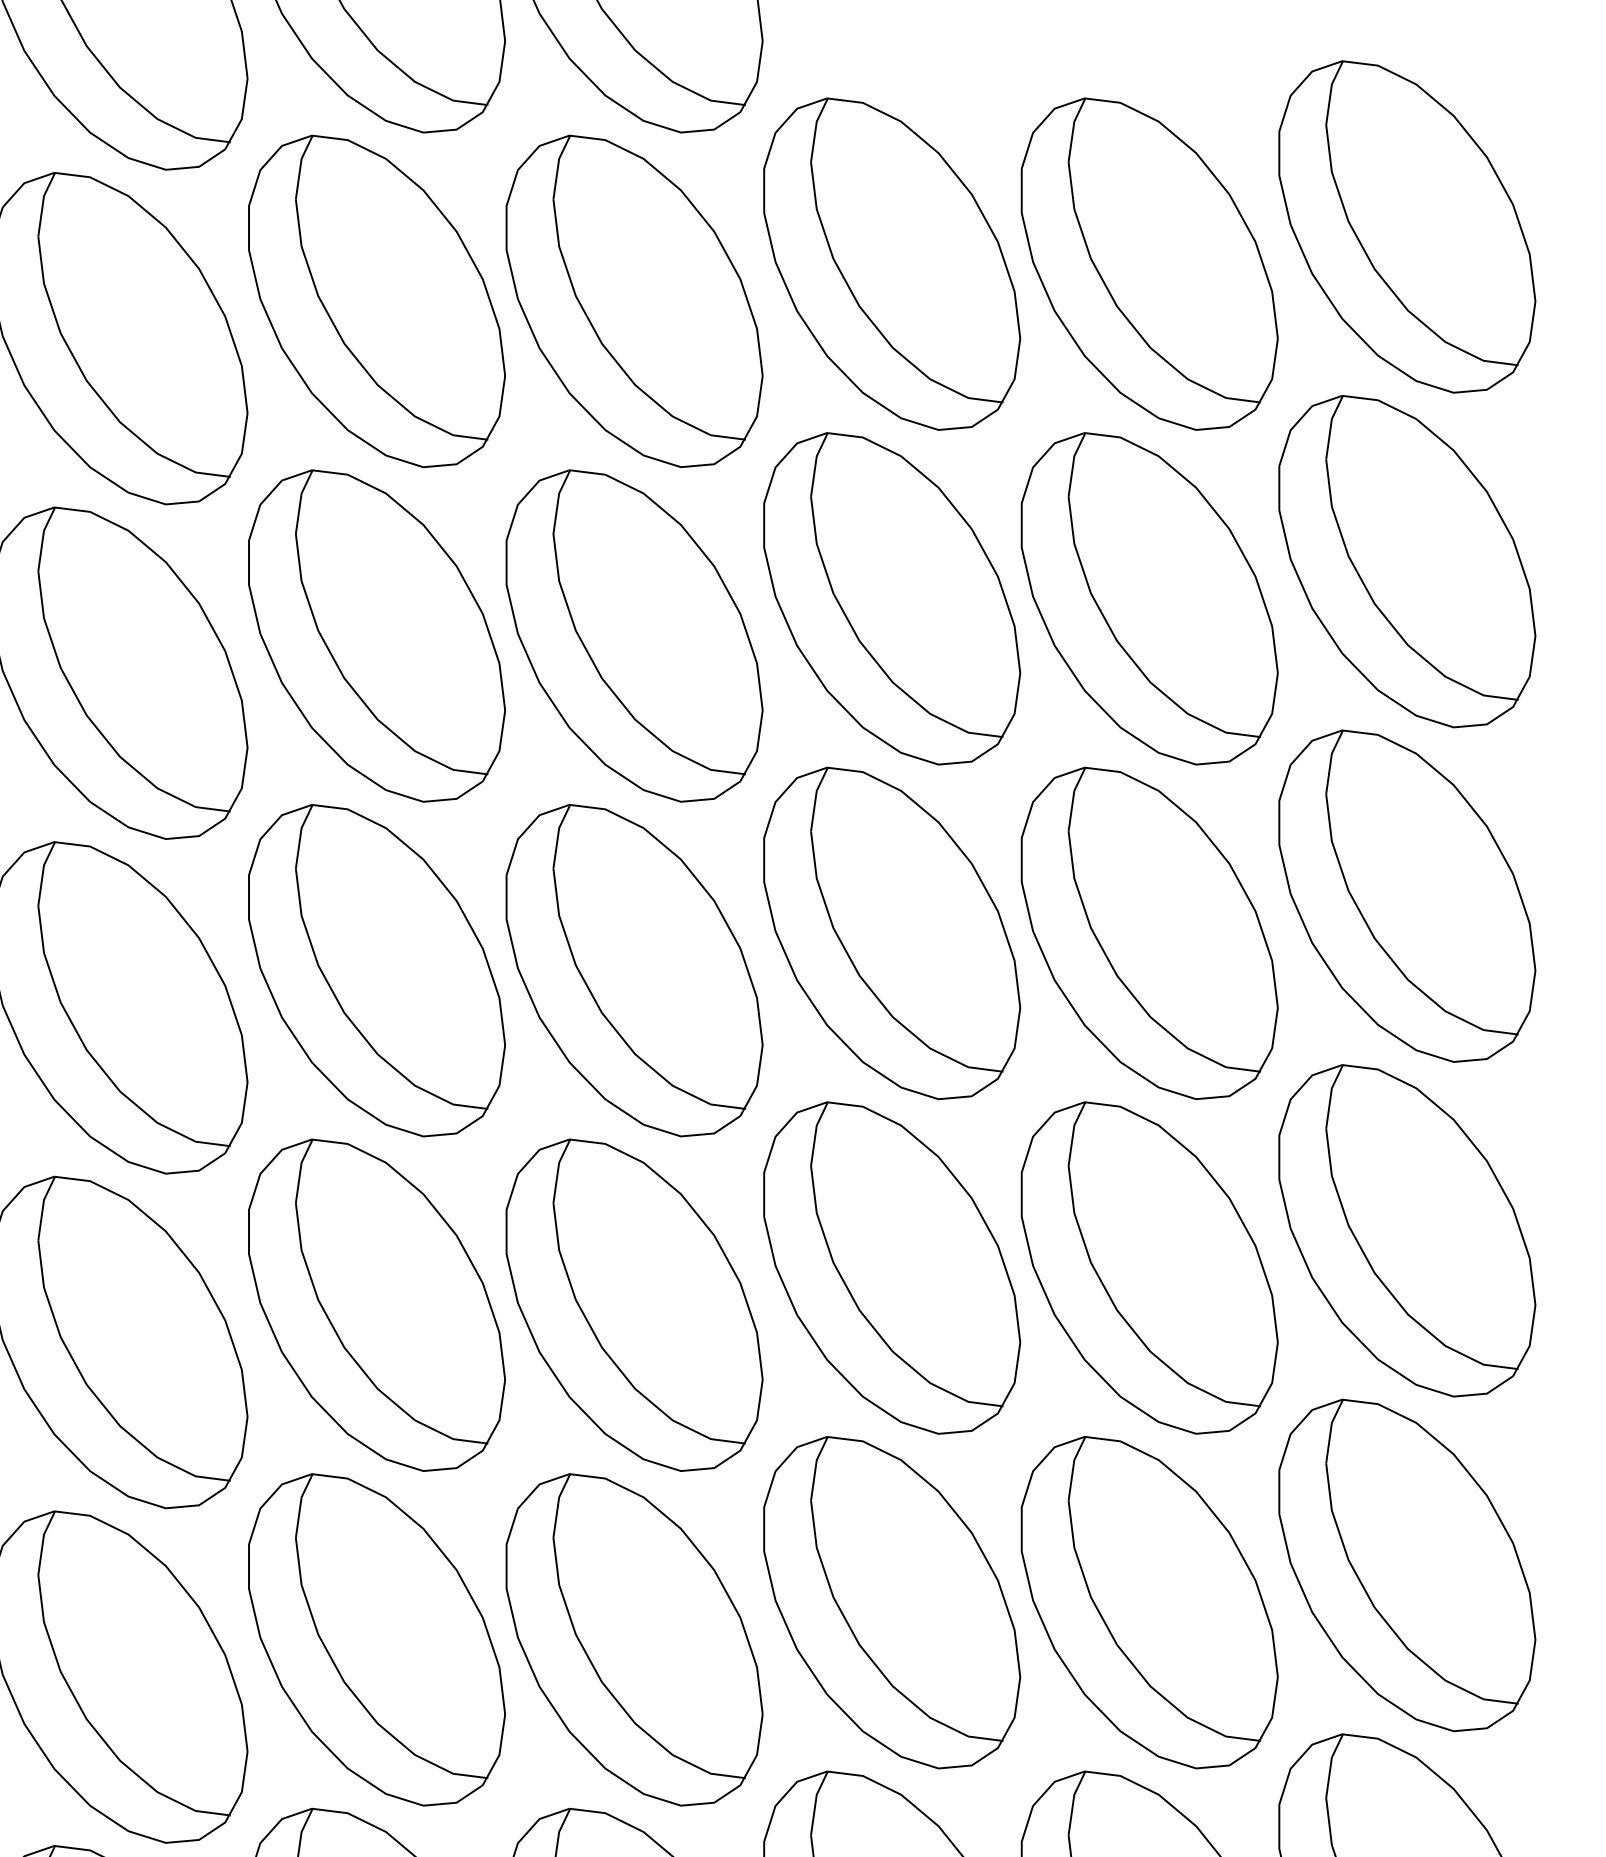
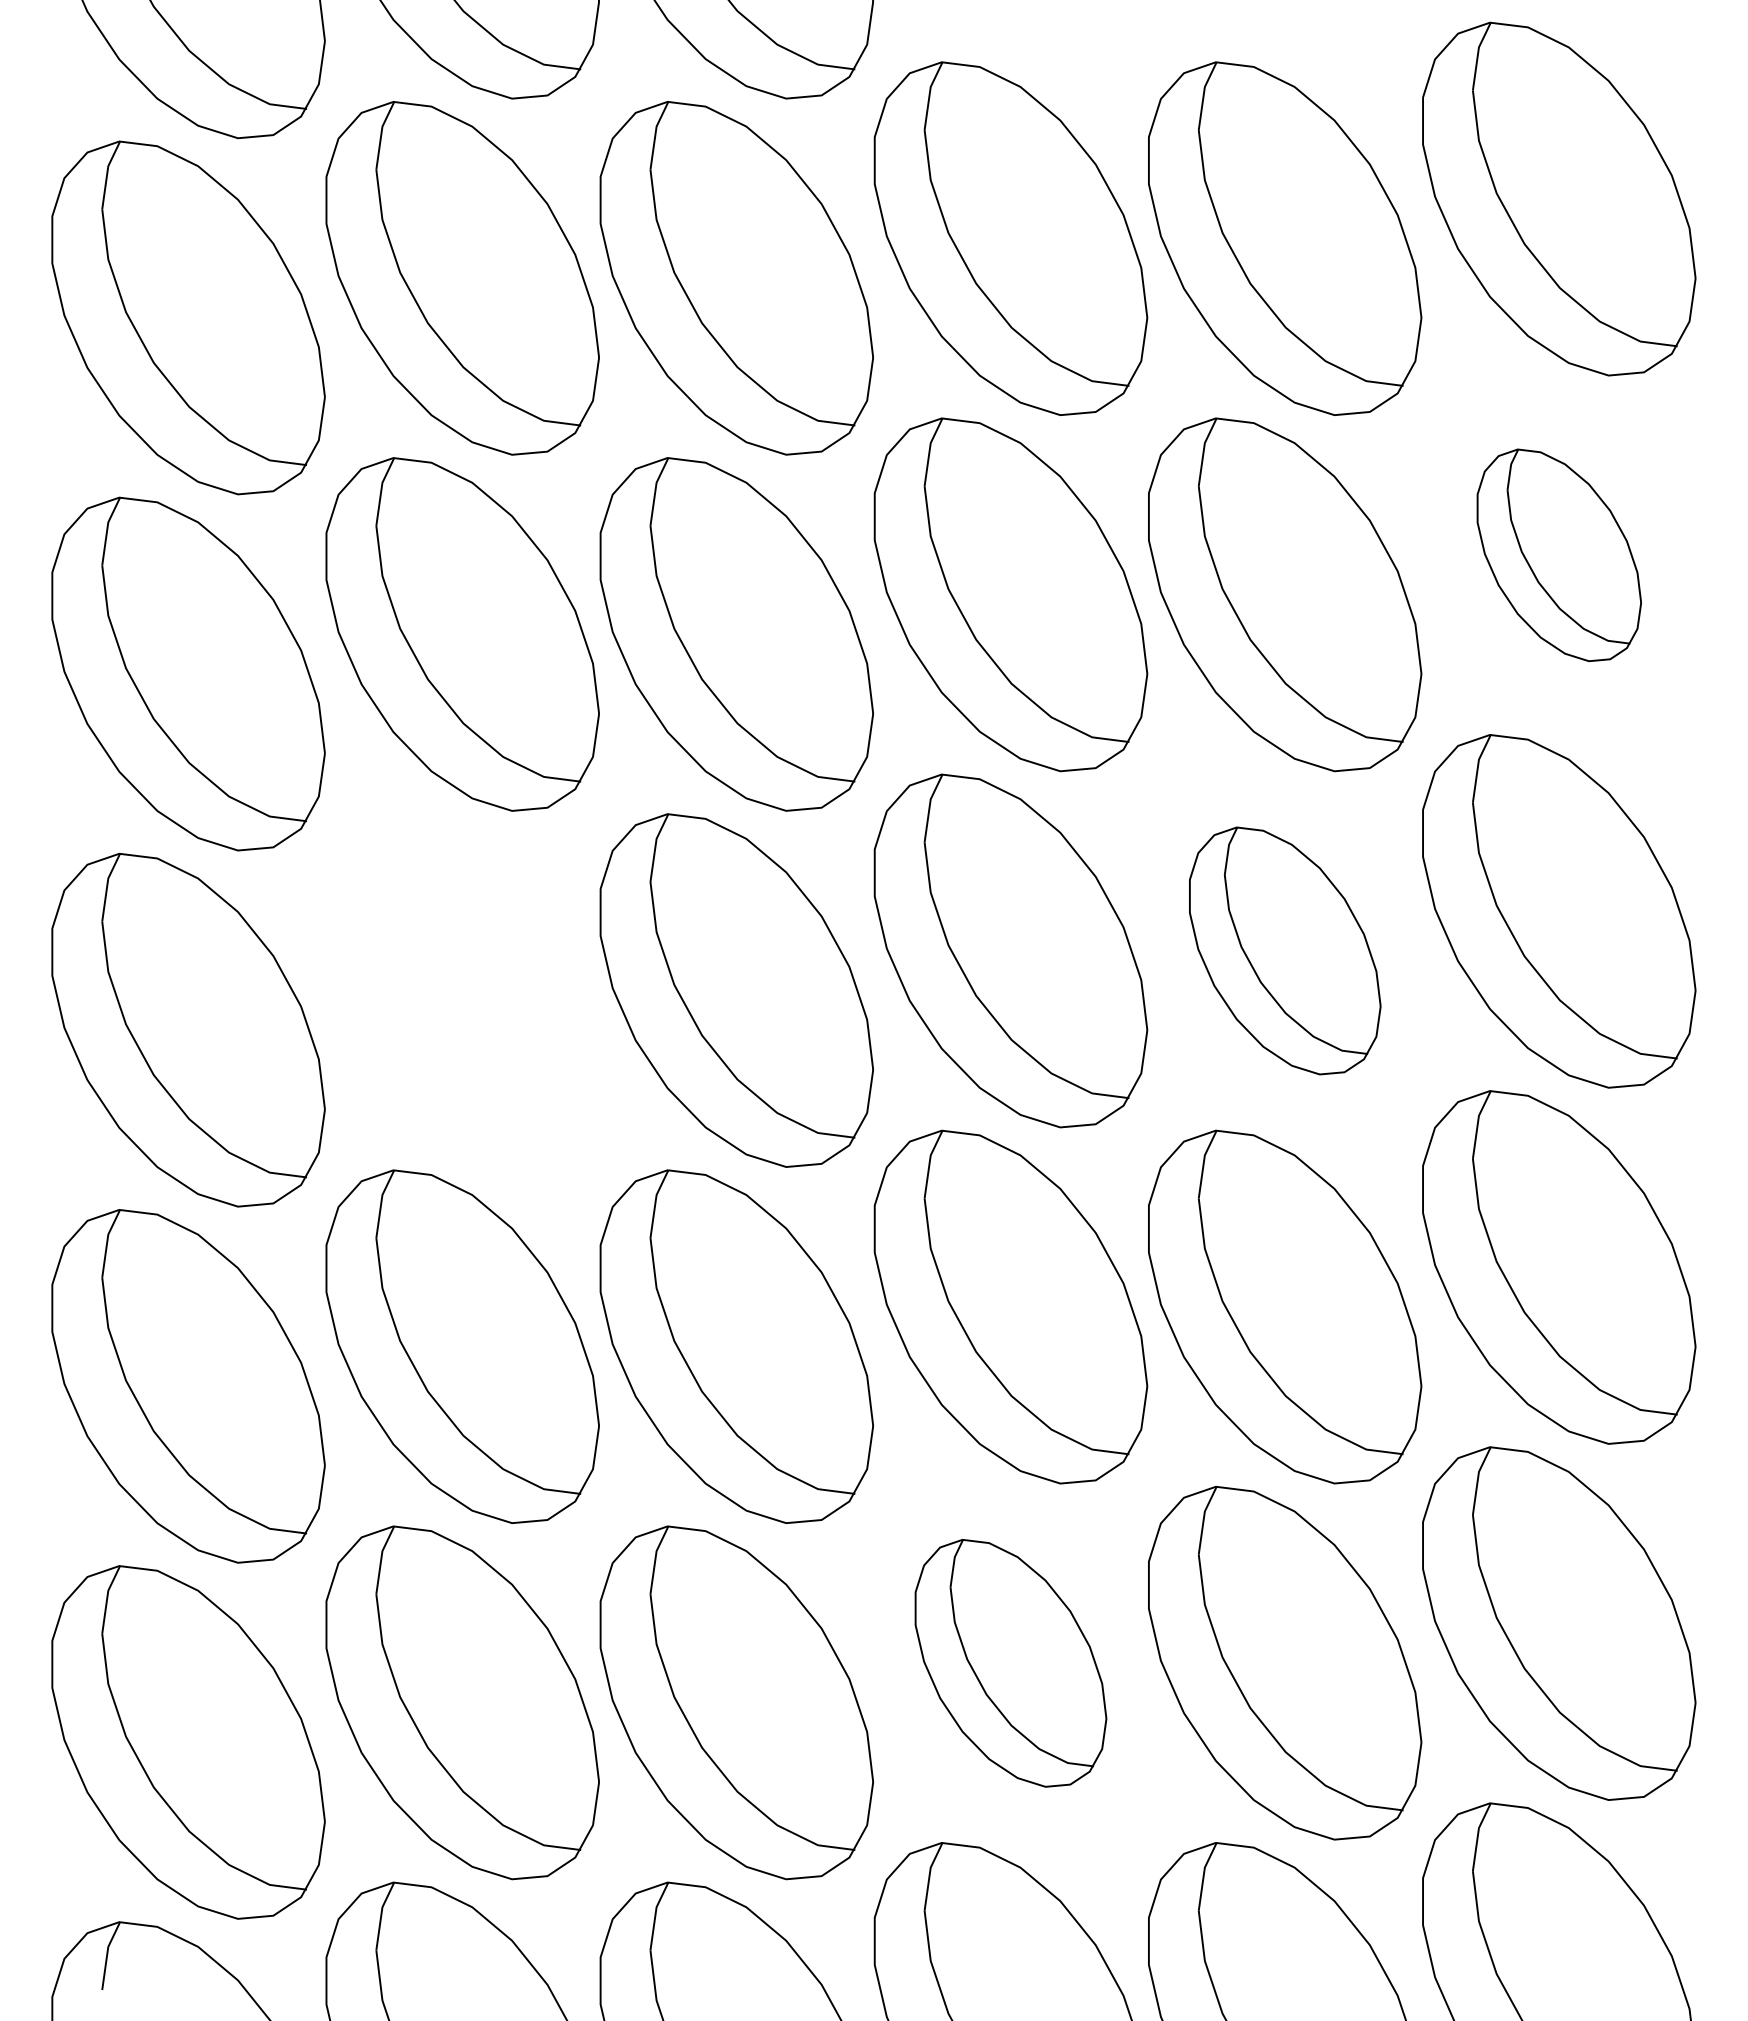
part: (1407, 561) -> (1559, 555), size x0.6
part: (1150, 932) -> (1285, 950), size x0.7
part: (376, 970) -> (462, 990), removed
part: (891, 1602) -> (1010, 1663), size x0.7

